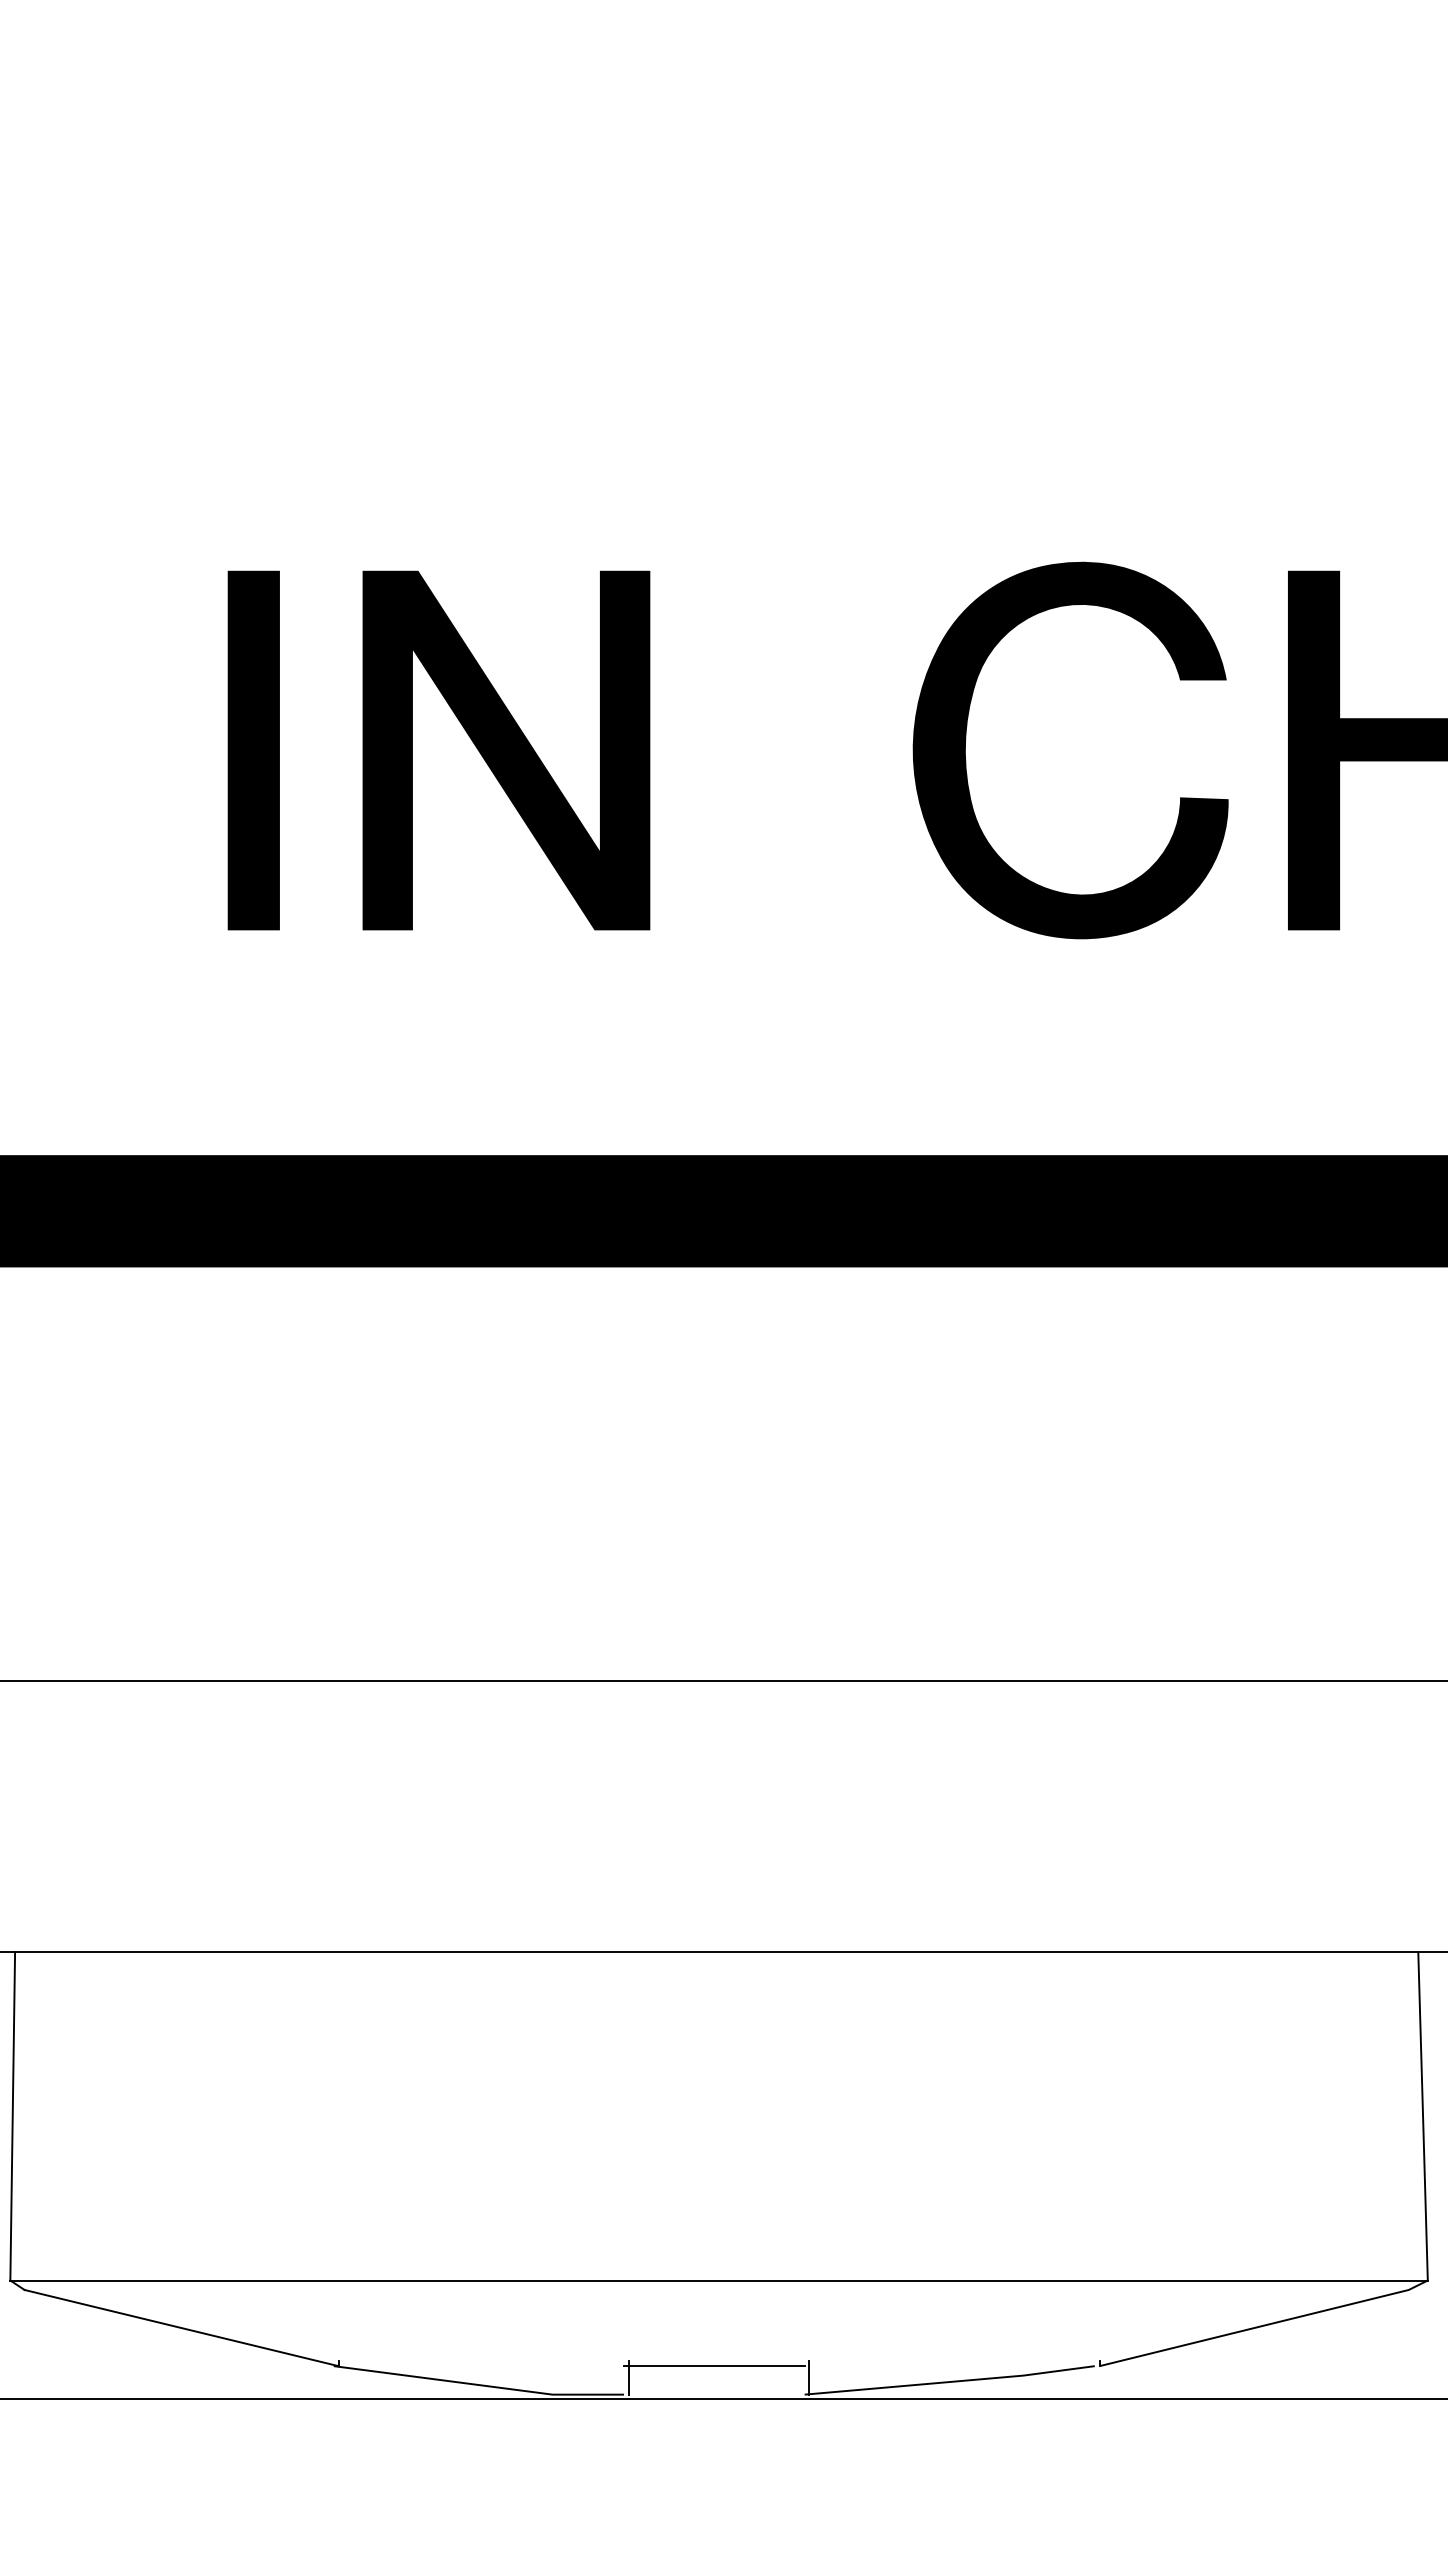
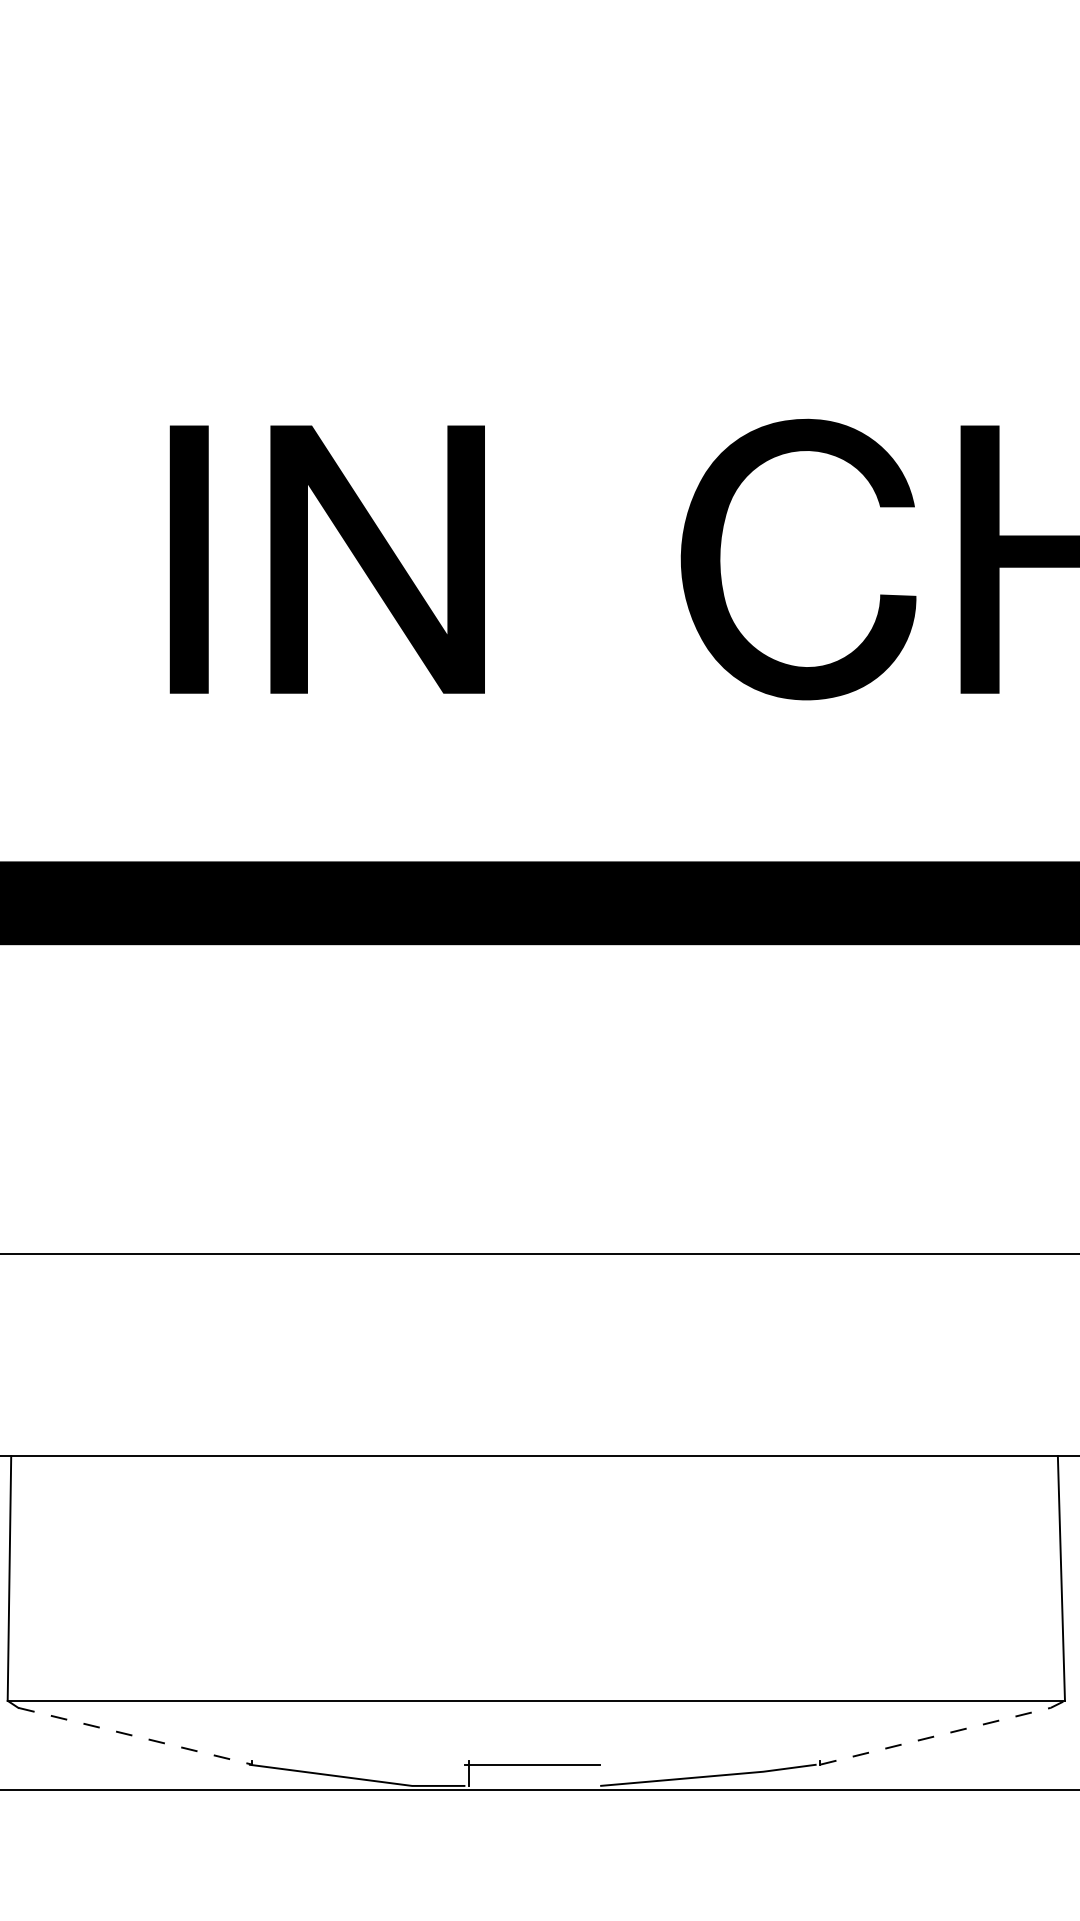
line: (1265, 2325) -> (943, 1734), solid -> dashed
line: (181, 2328) -> (135, 1736), solid -> dashed
line: (809, 2377) -> (603, 1773), removed

